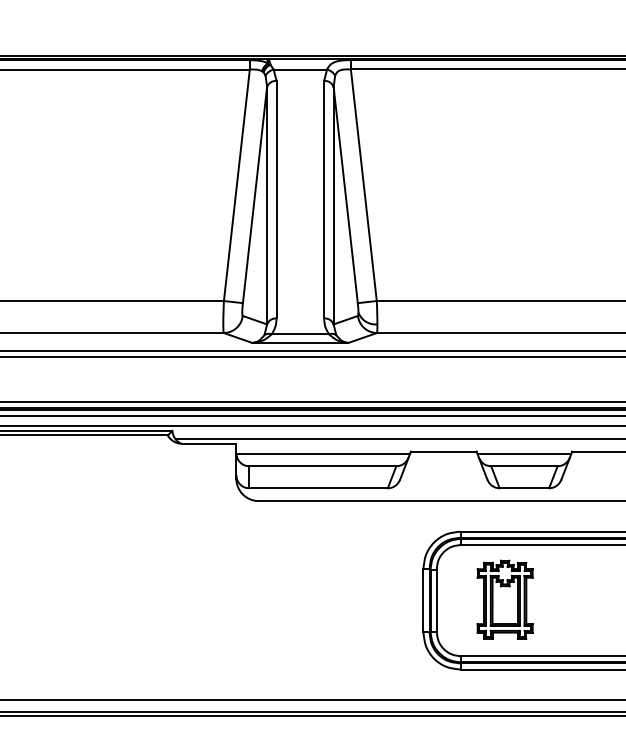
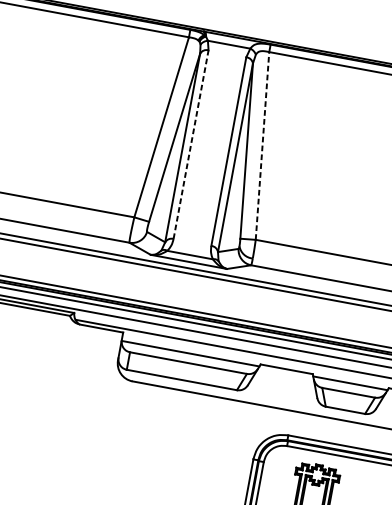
line: (363, 185) -> (262, 146), solid -> dashed
line: (276, 199) -> (191, 144), solid -> dashed

